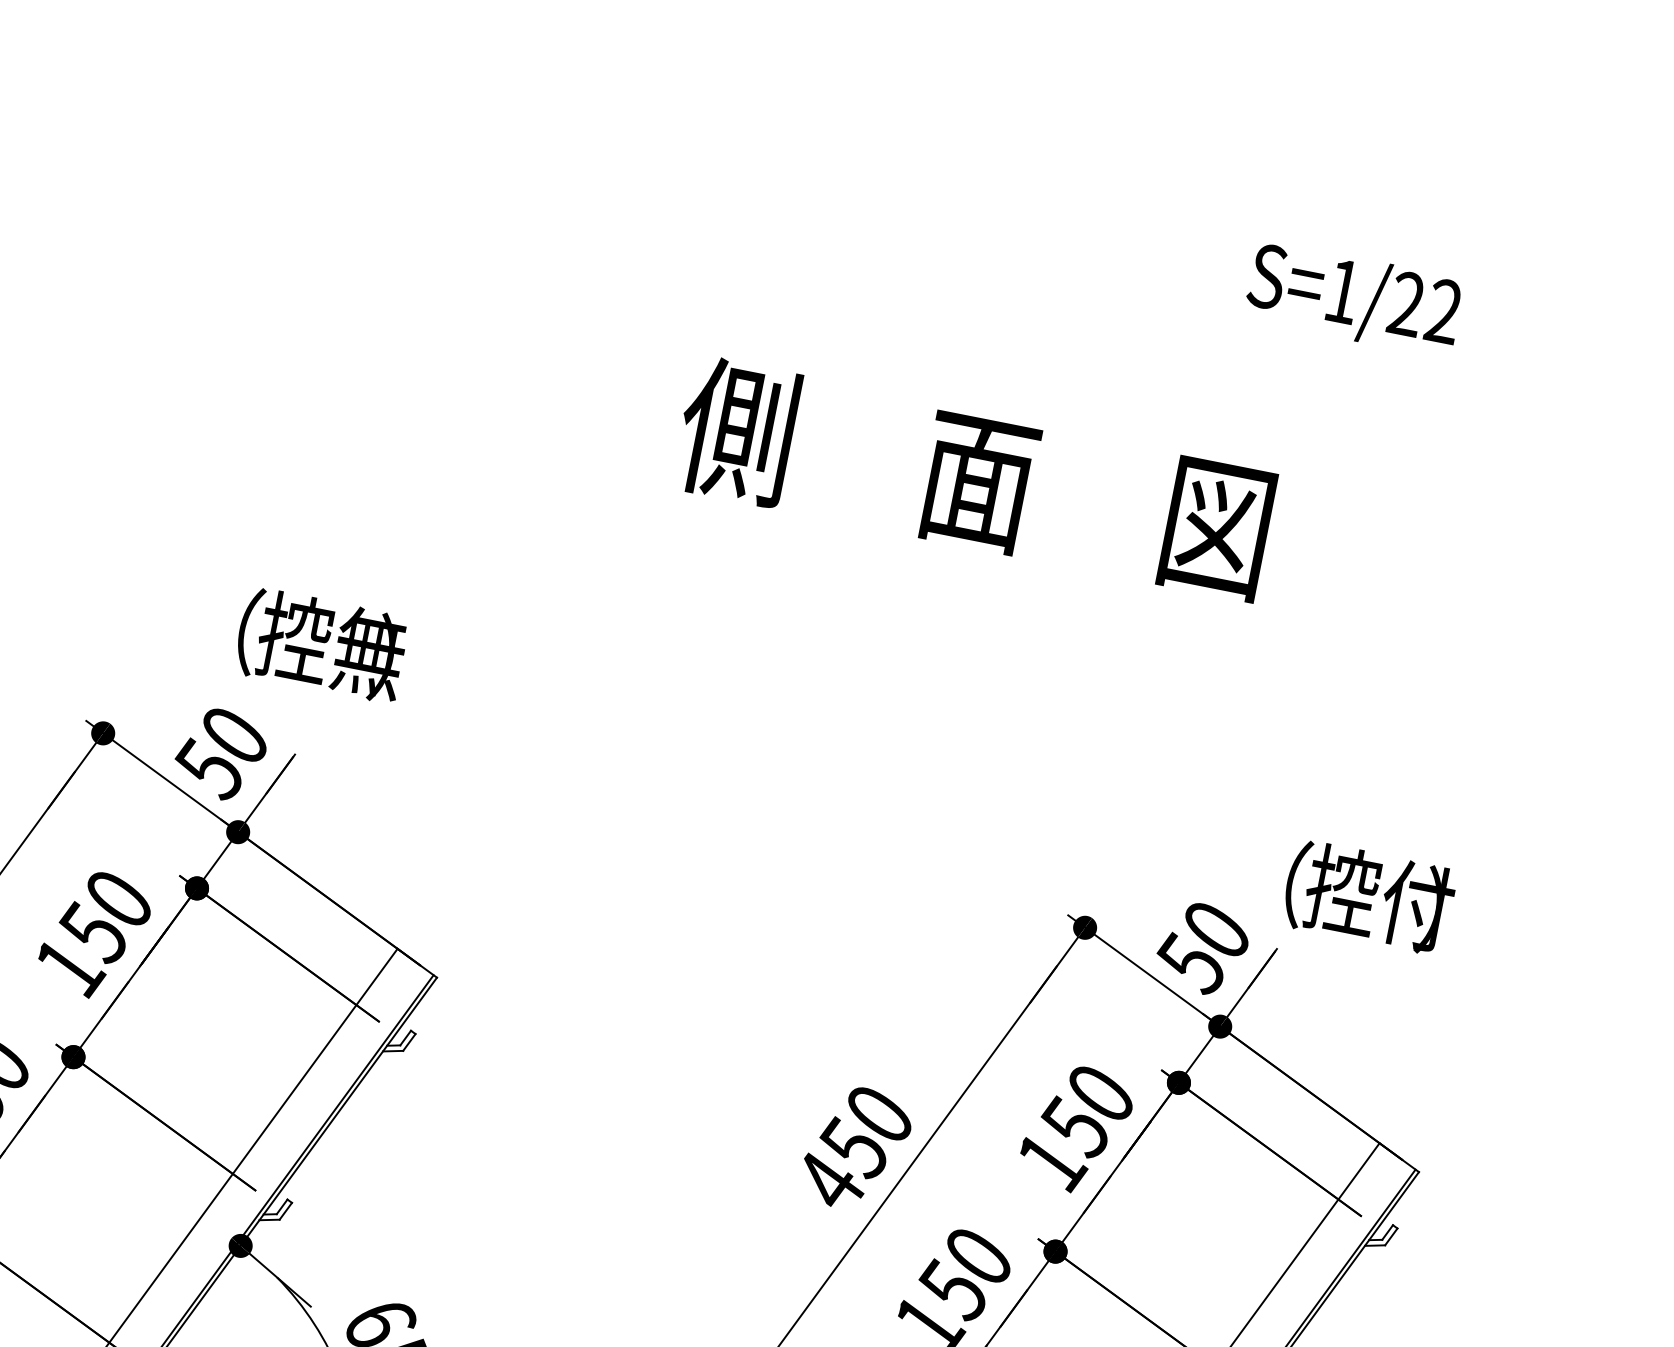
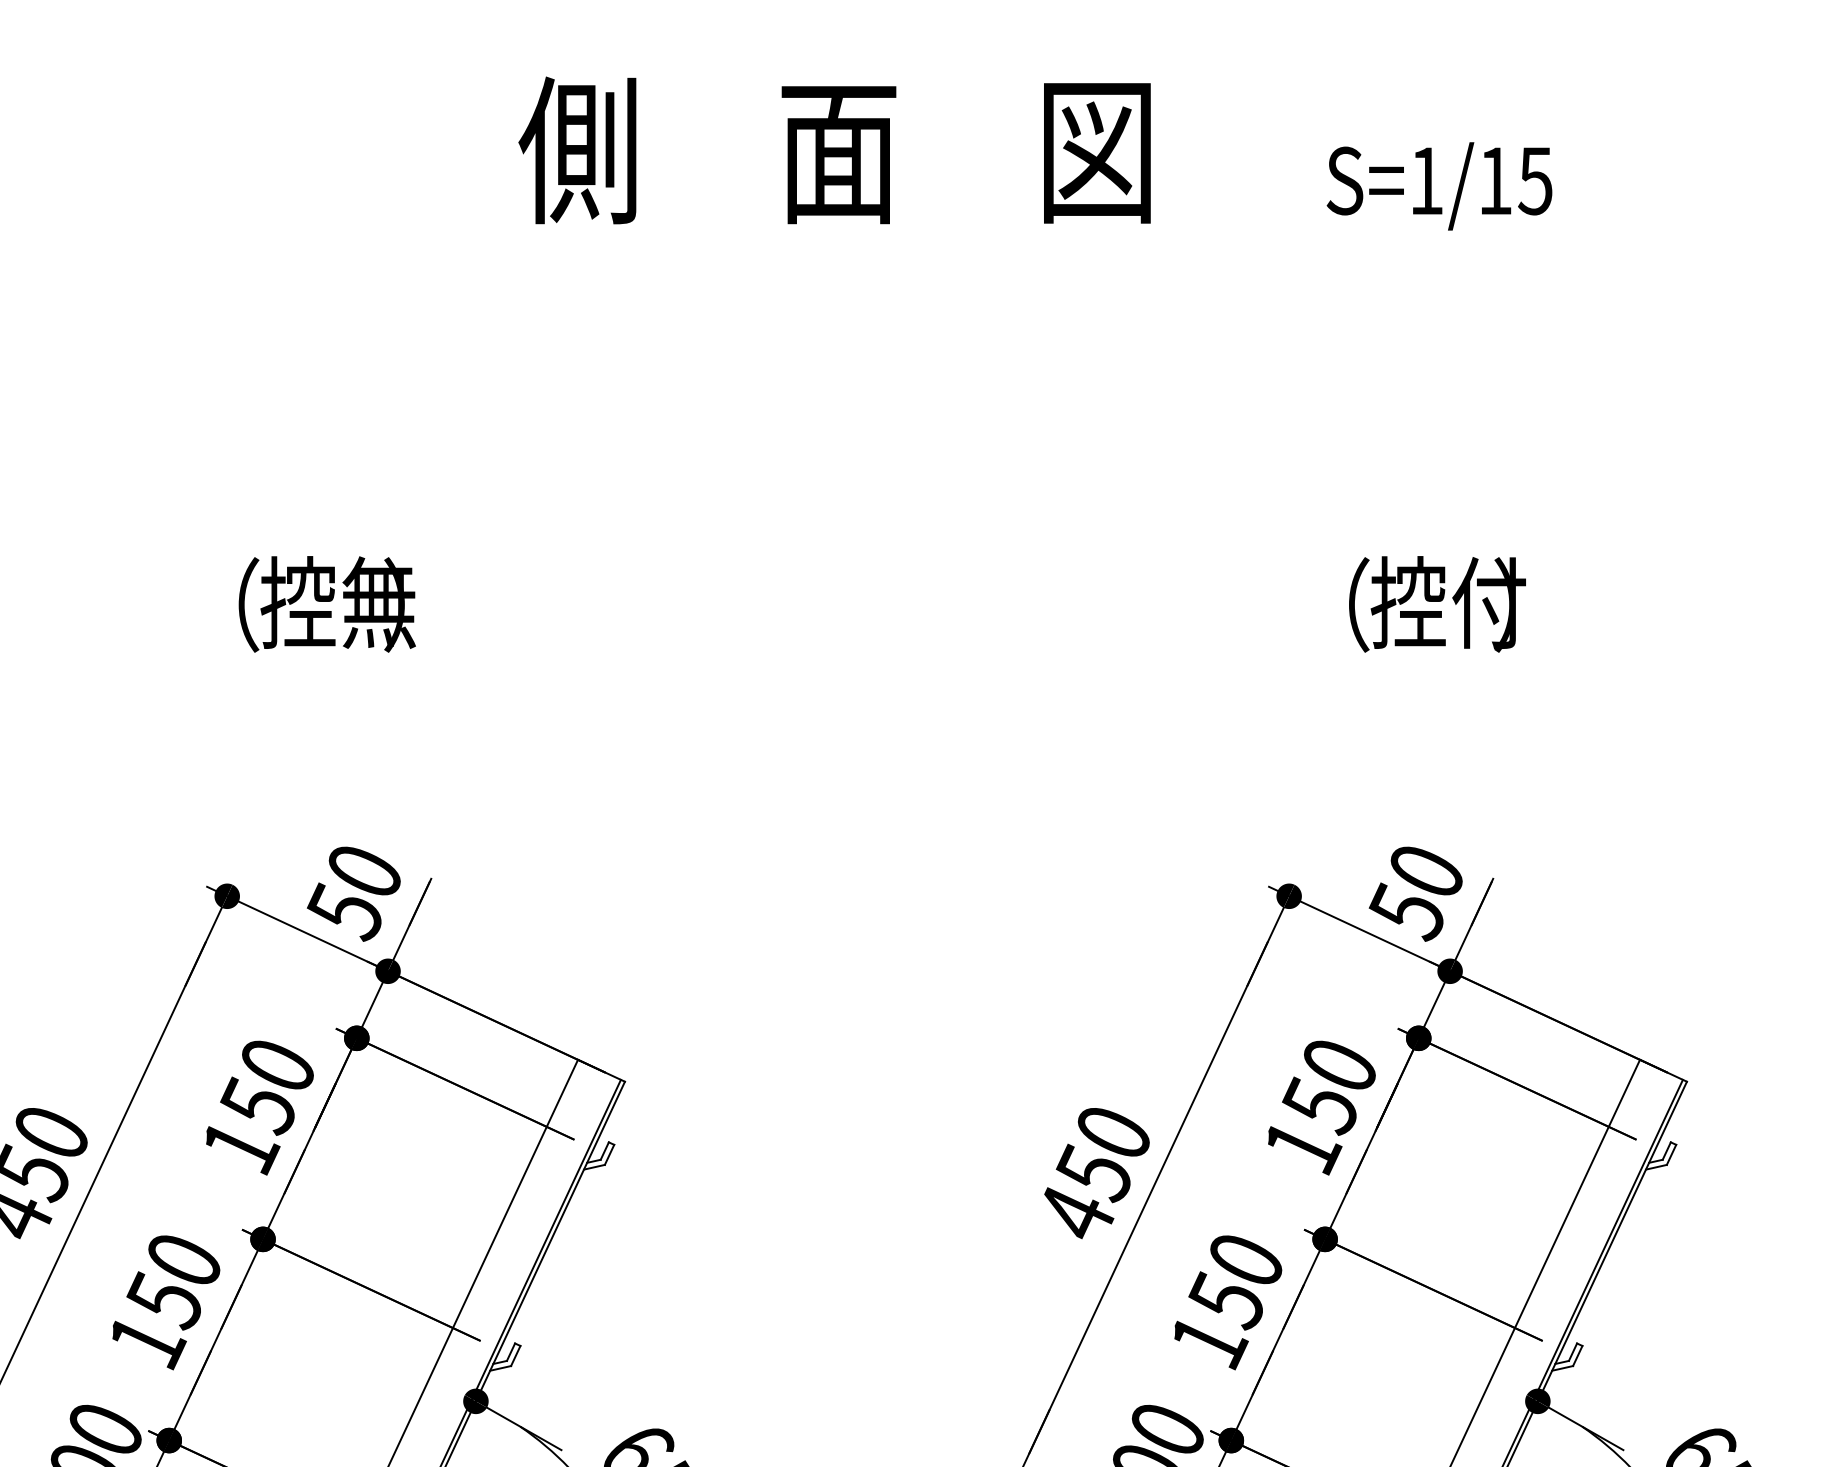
text: (1425, 307) -> (1515, 180), S=1/22 -> S=1/15
text: (974, 478) -> (834, 150), moved
text: (320, 645) -> (326, 604), moved
text: (1369, 897) -> (1437, 604), moved

